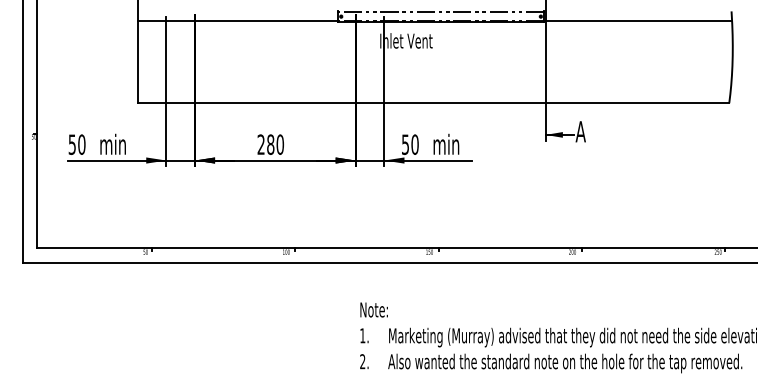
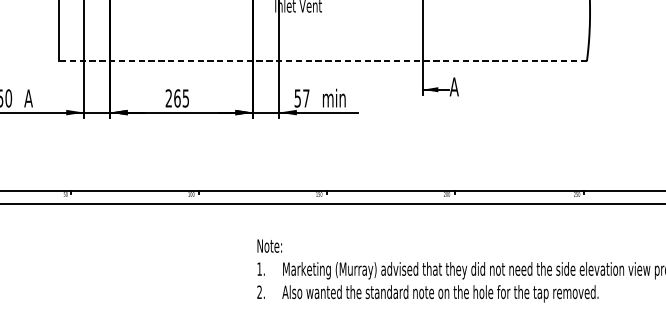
line: (433, 103) -> (322, 61), solid -> dashed
text: (112, 143) -> (36, 97), min -> A
text: (275, 144) -> (181, 98), 280 -> 265
text: (414, 144) -> (305, 98), 50 -> 57

